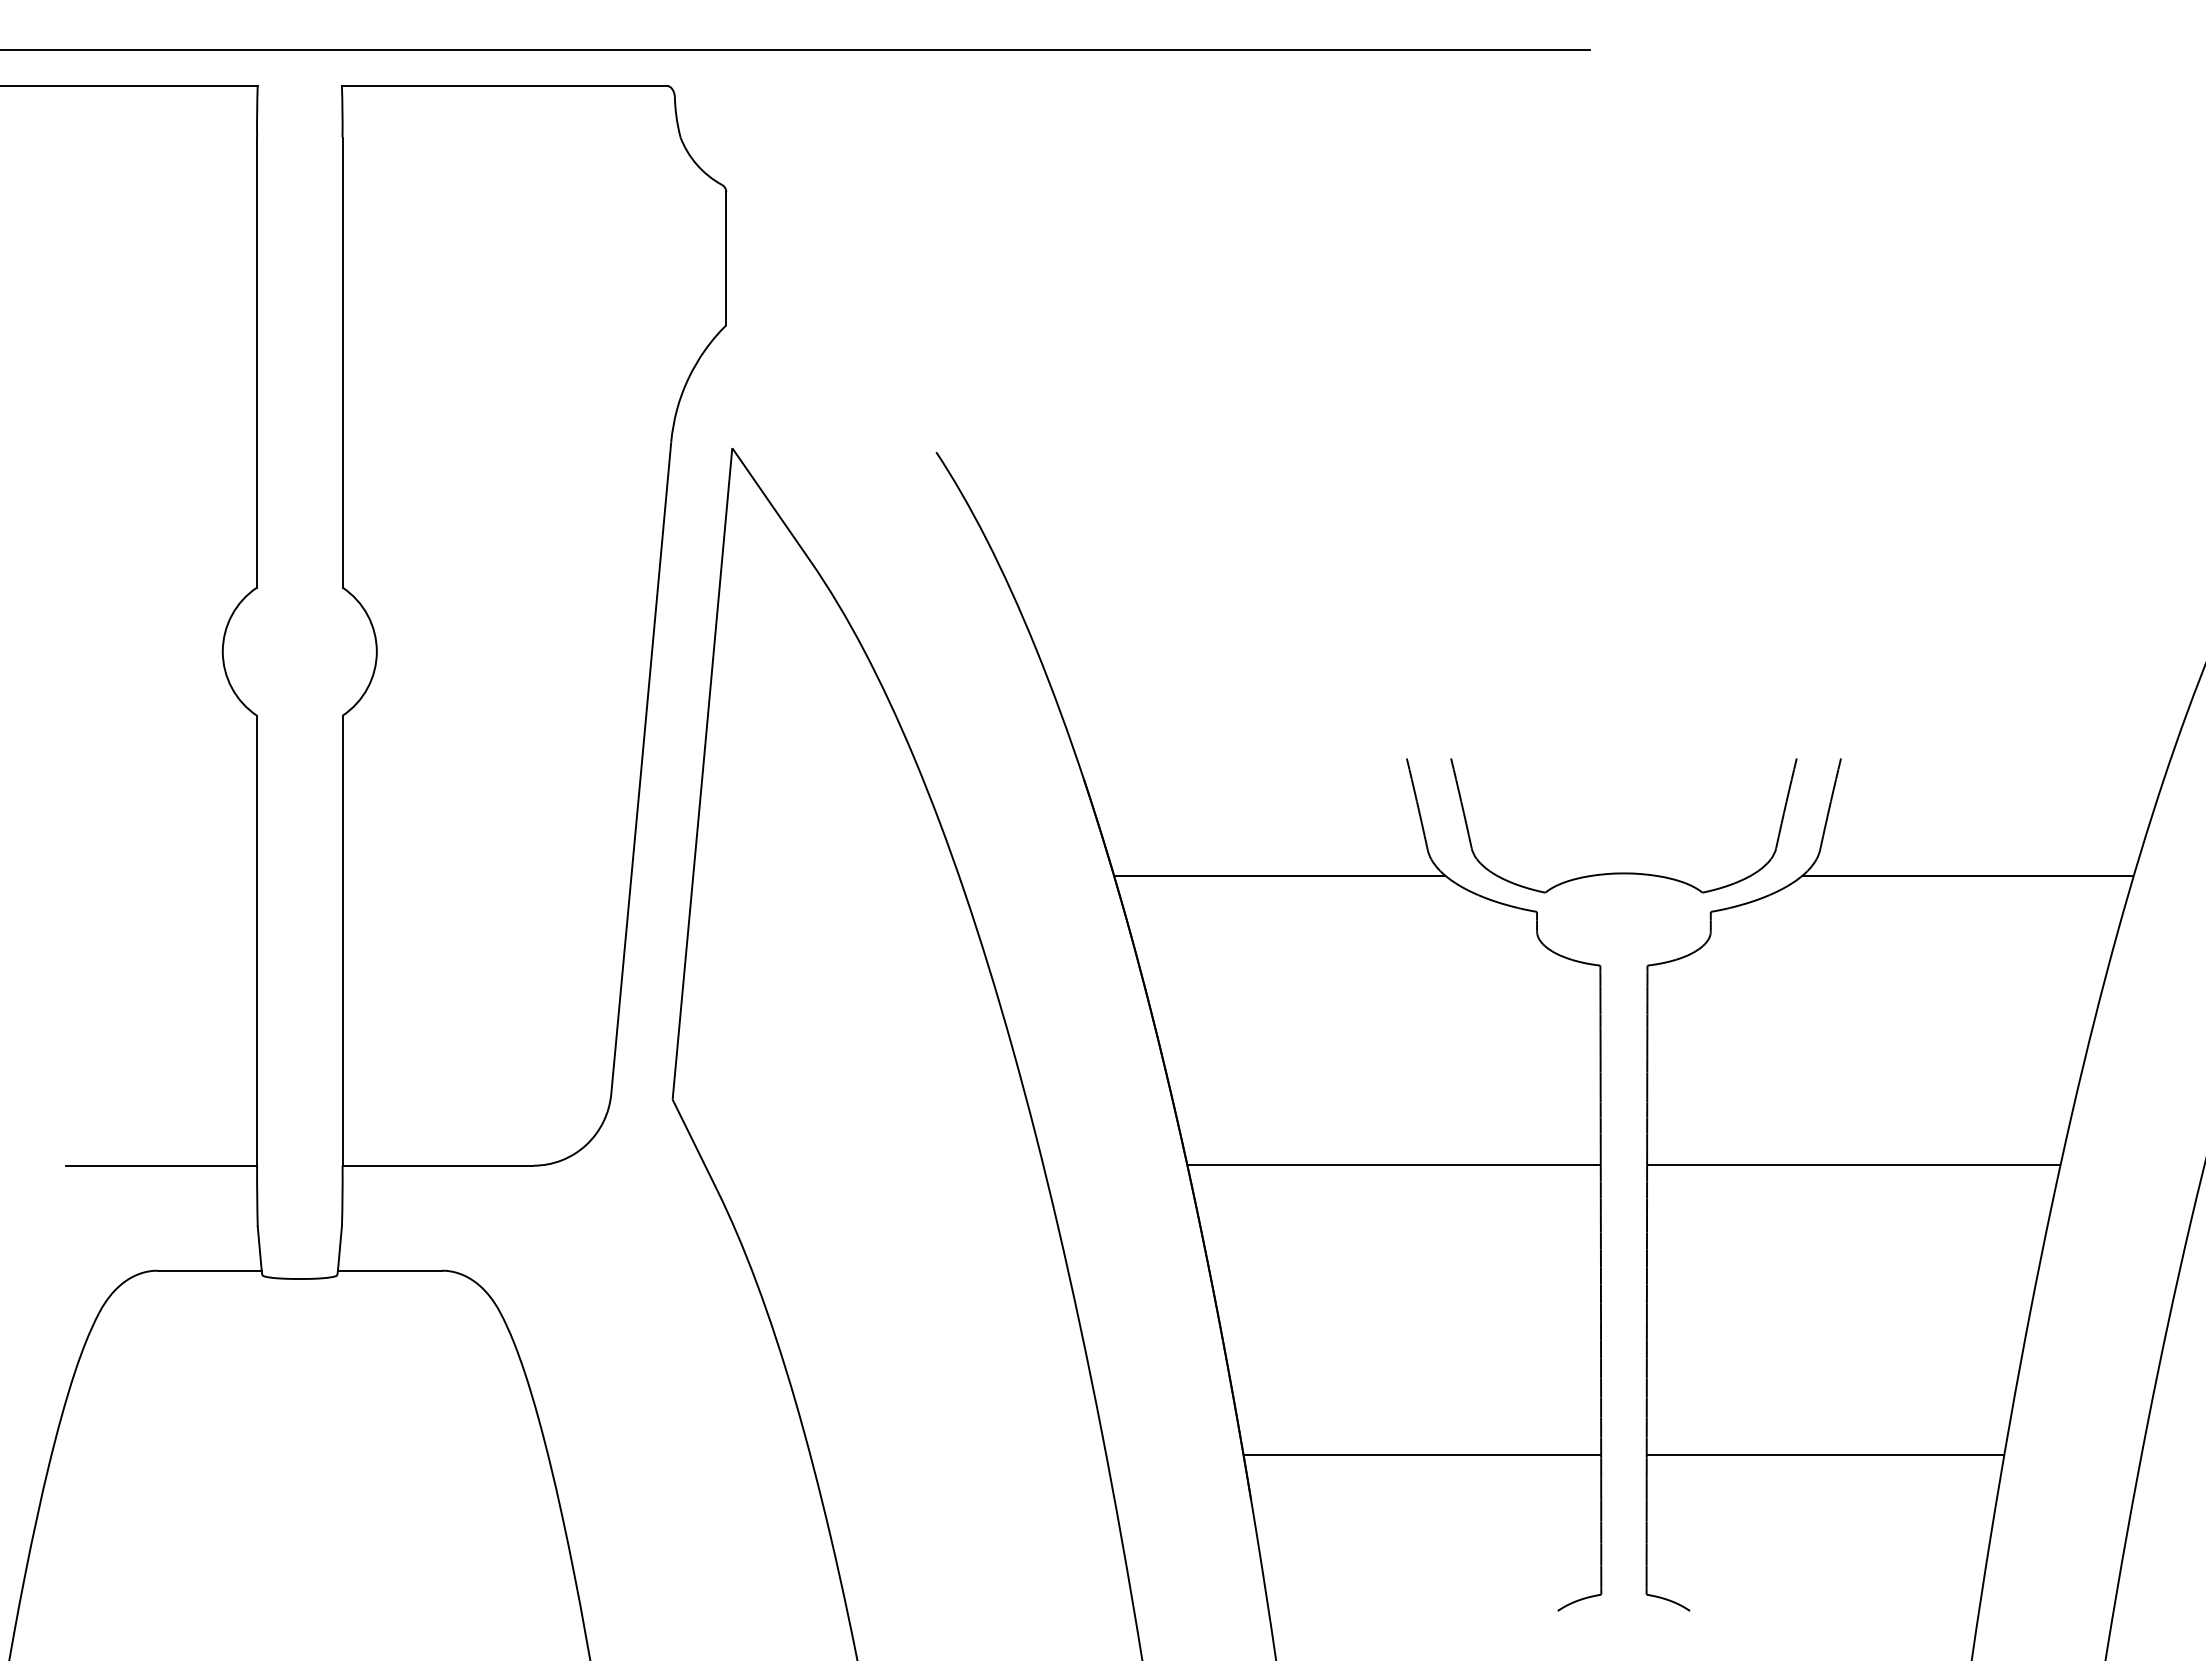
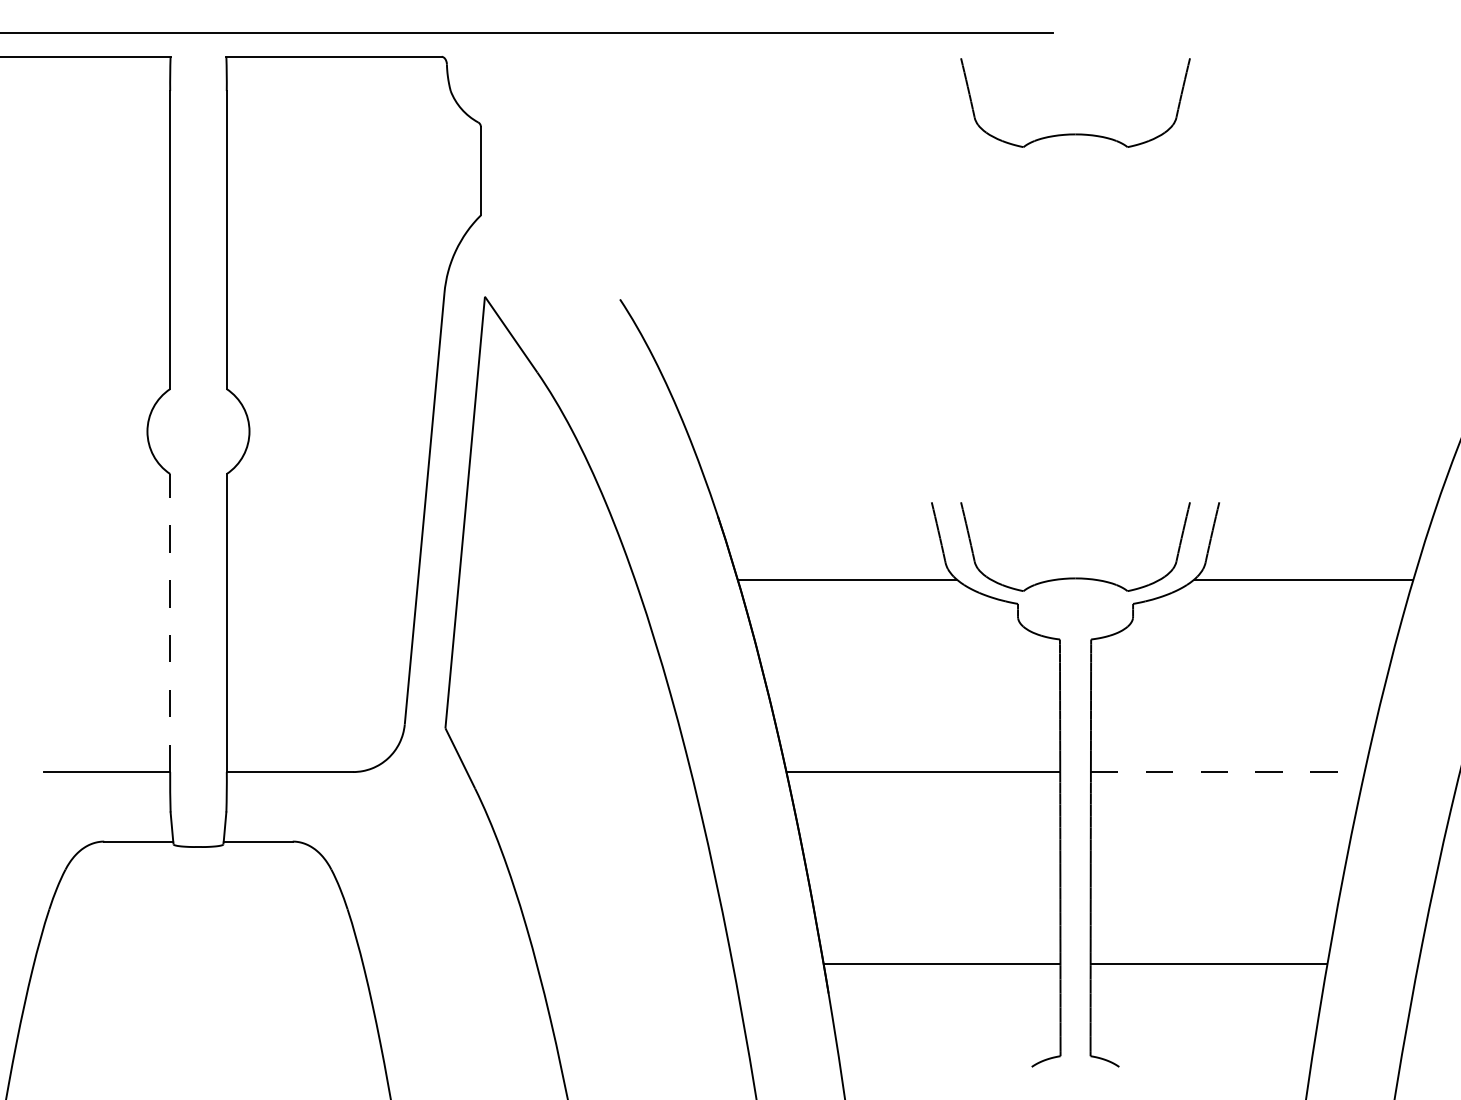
part: (1623, 201) -> (1075, 133), added
line: (257, 939) -> (170, 622), solid -> dashed
line: (1853, 1164) -> (1227, 771), solid -> dashed

